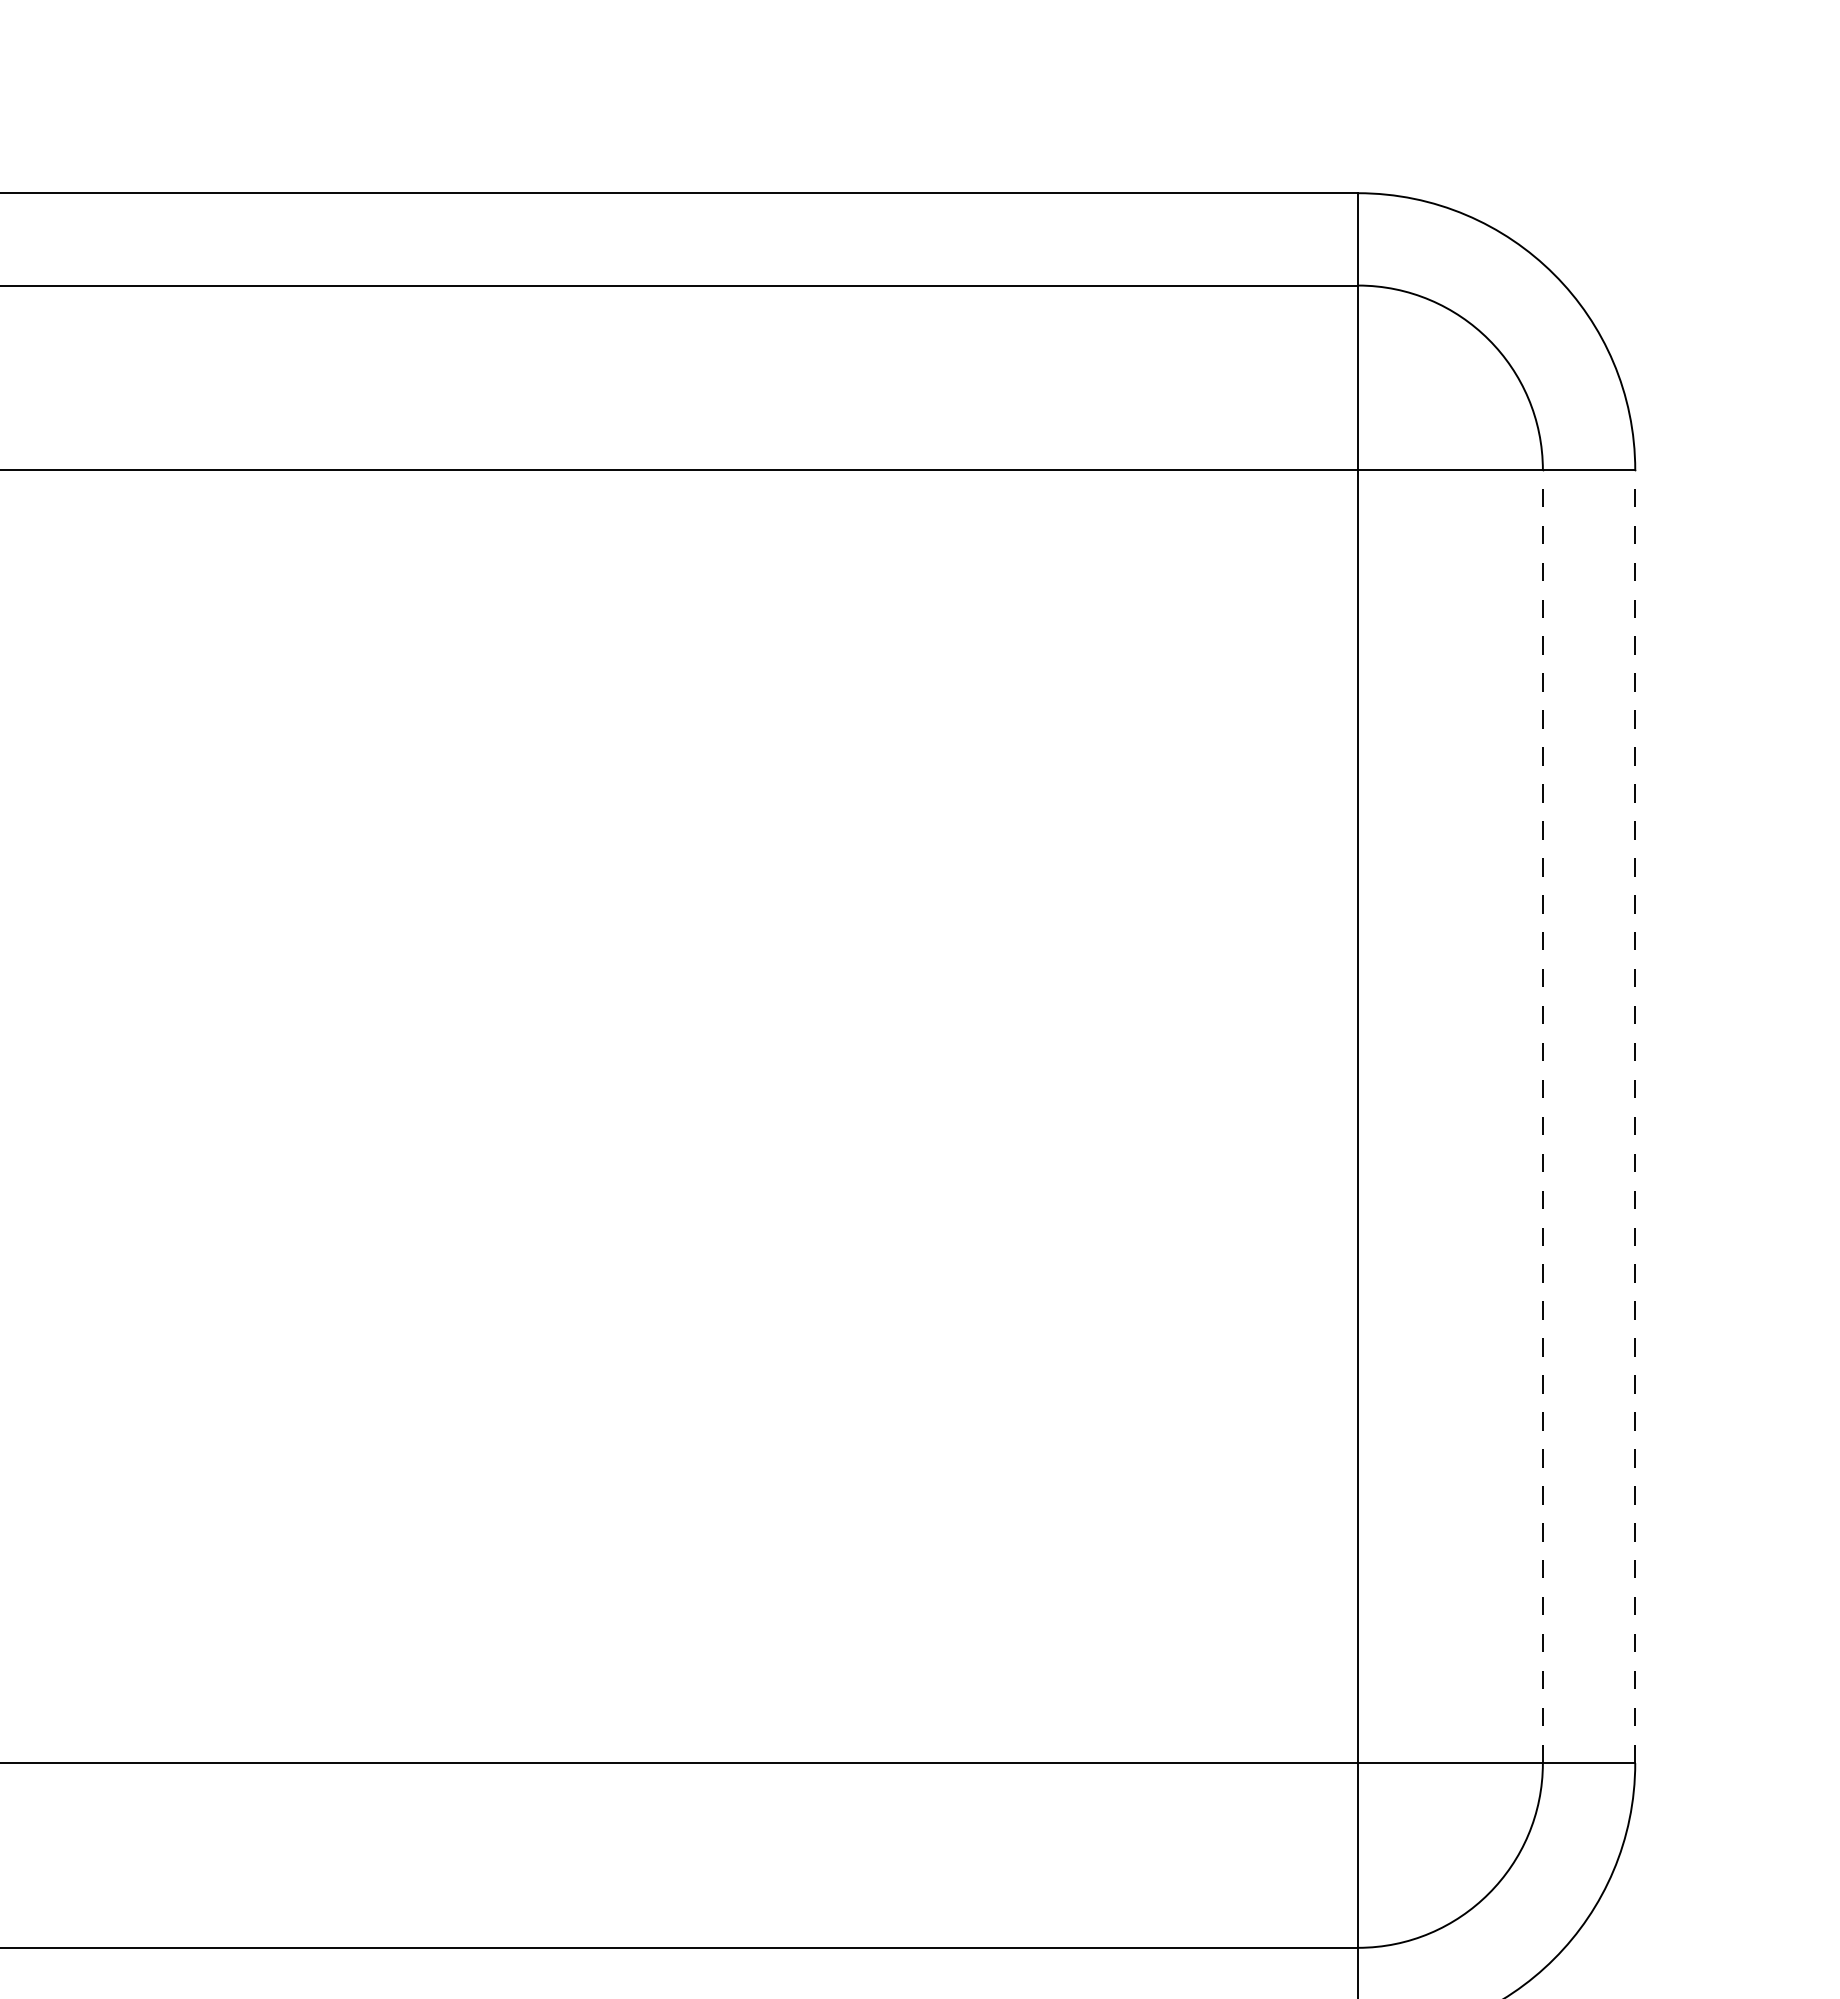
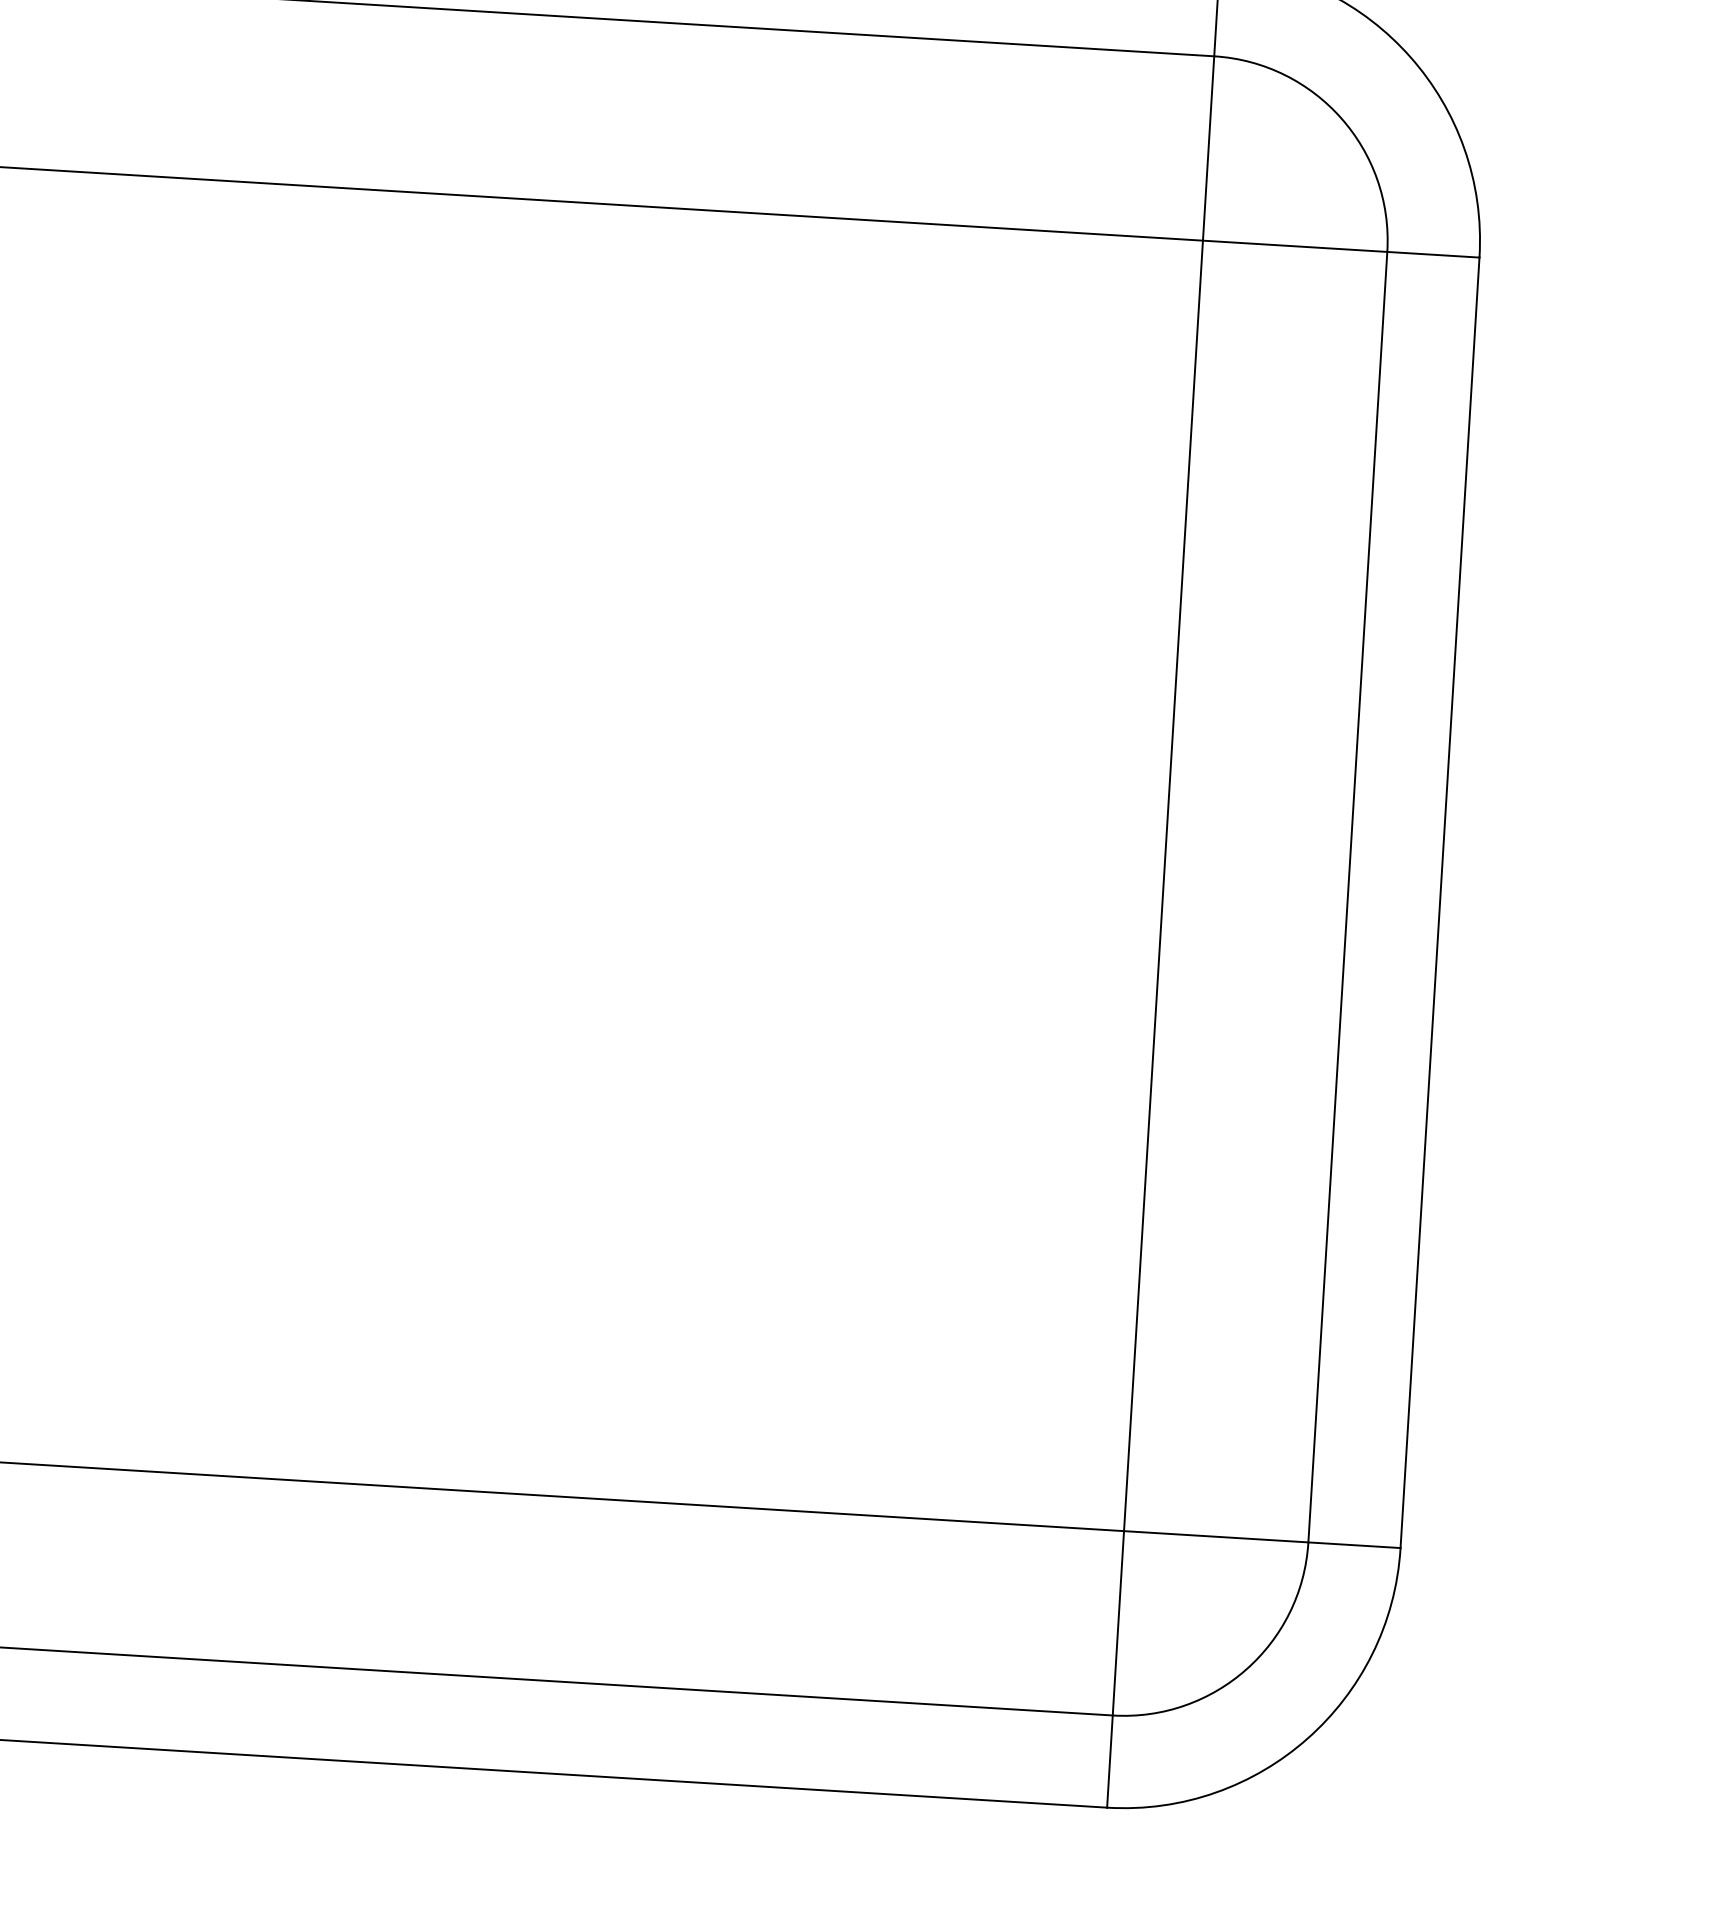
line: (1542, 1116) -> (1347, 896), dashed -> solid
line: (1635, 1116) -> (1440, 902), dashed -> solid

